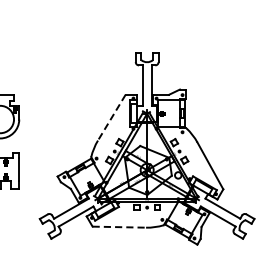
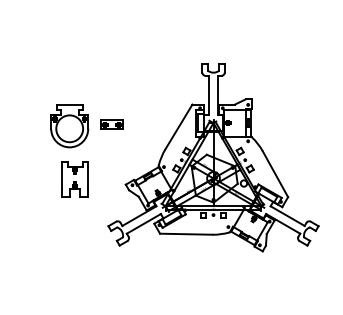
part: (42, 115) -> (111, 124), added
line: (111, 118) -> (178, 127), dashed -> solid
line: (119, 227) -> (186, 234), dashed -> solid

